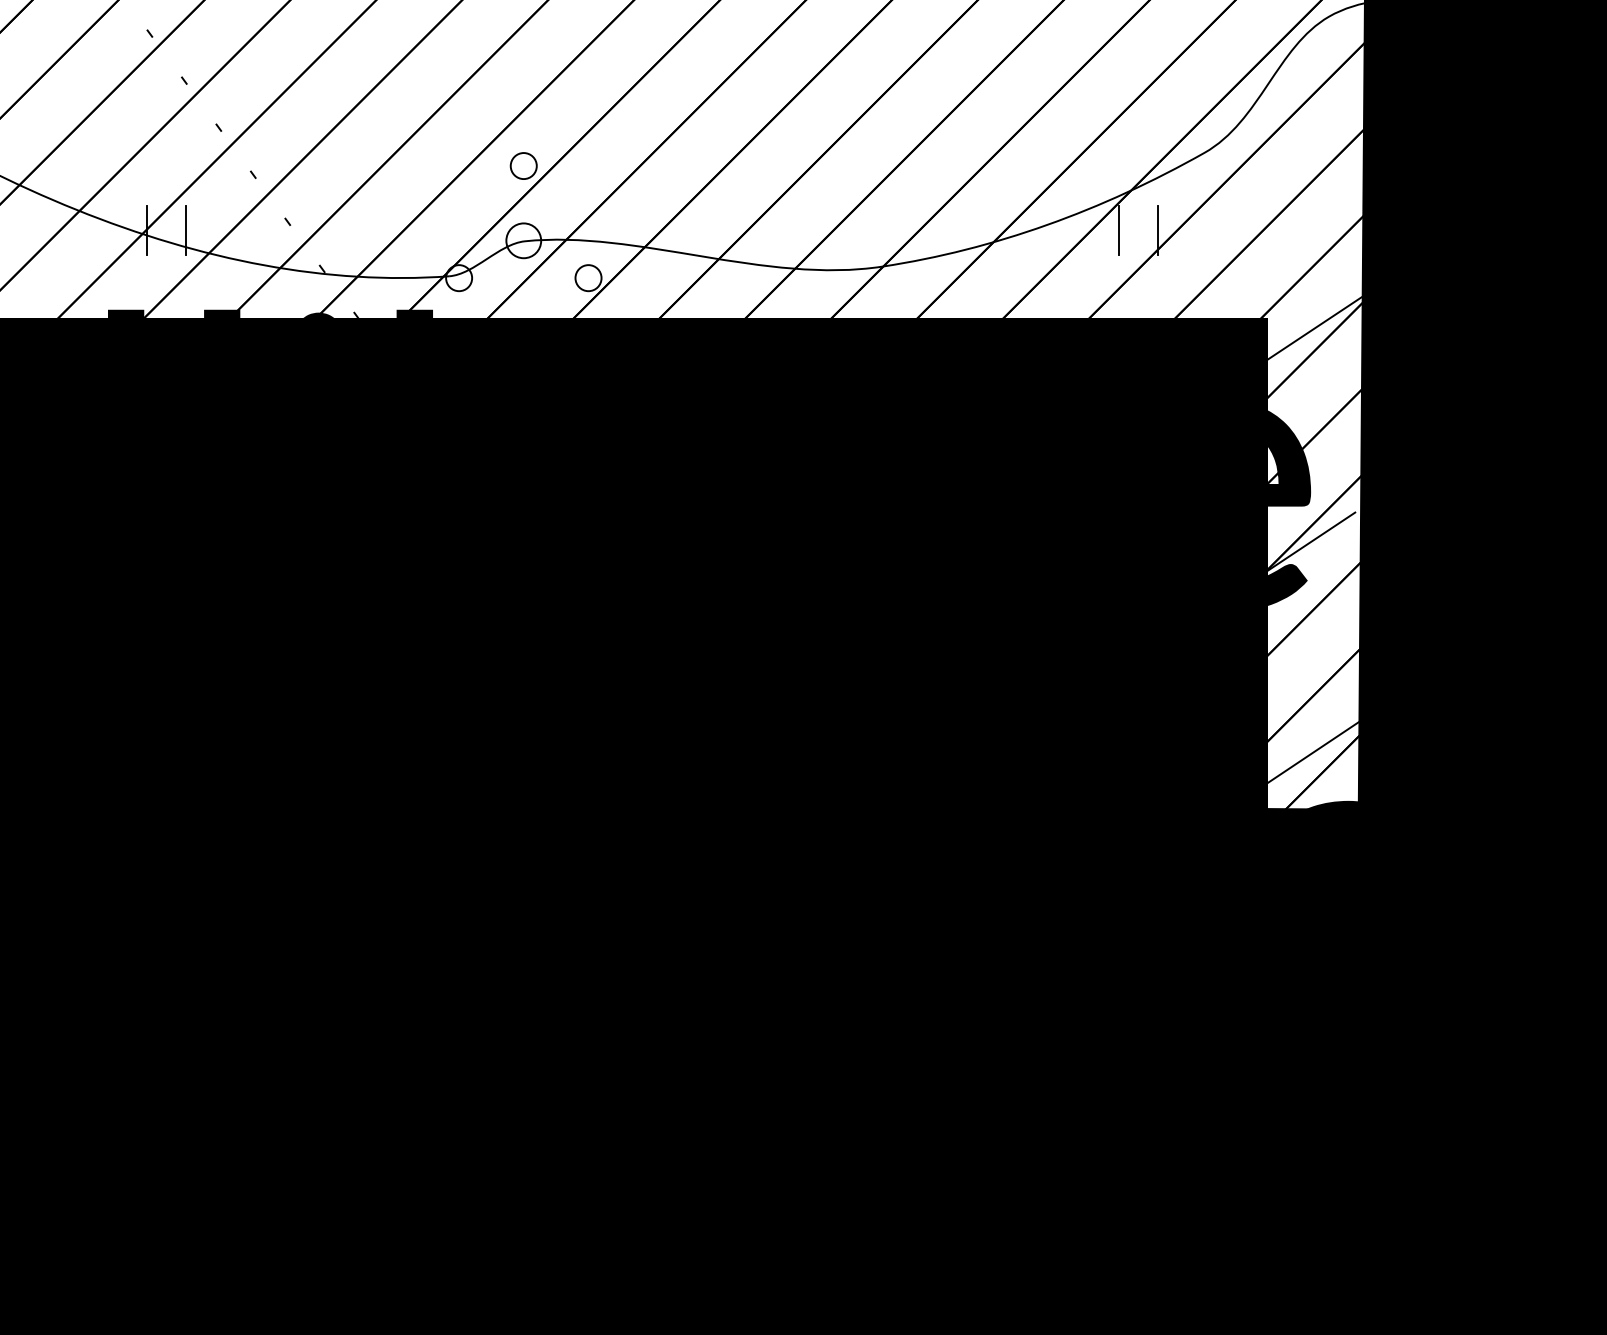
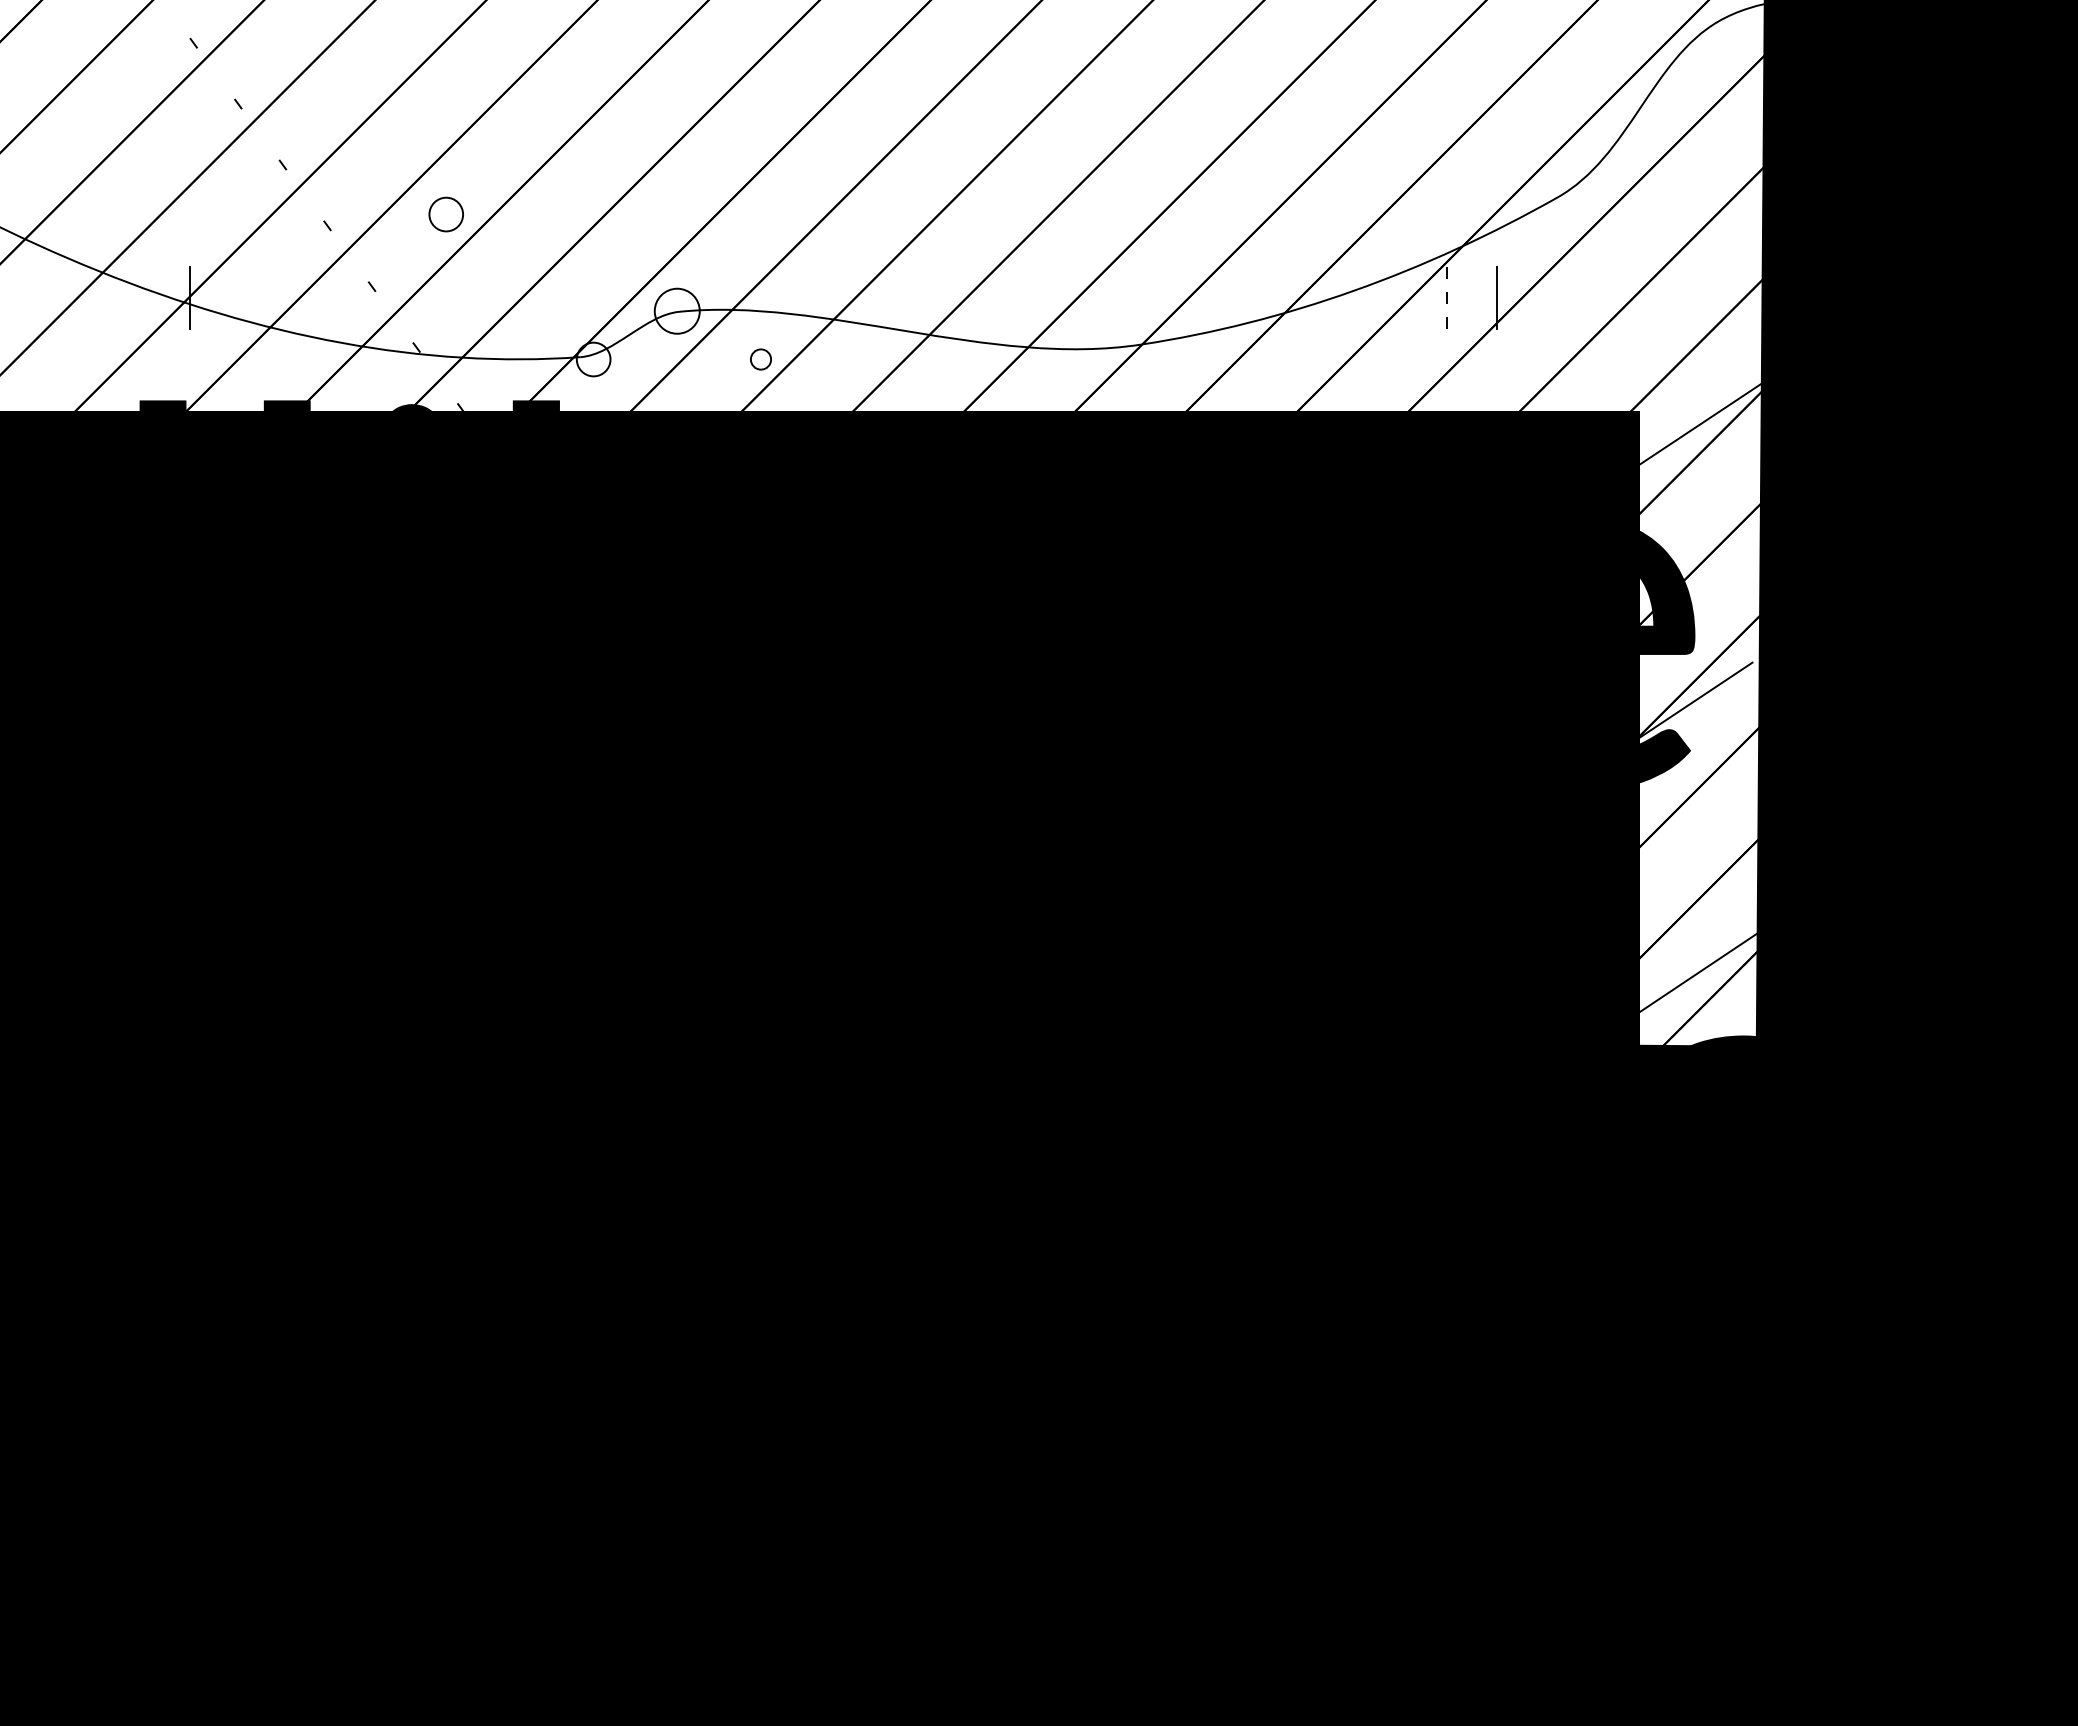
circle: (523, 166) -> (445, 214), moved
line: (186, 230) -> (240, 297), removed
line: (1118, 230) -> (1446, 298), solid -> dashed
circle: (588, 278) -> (760, 359), size x0.6

